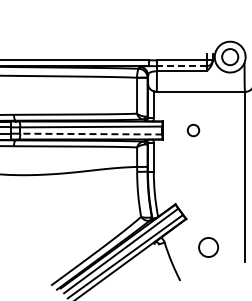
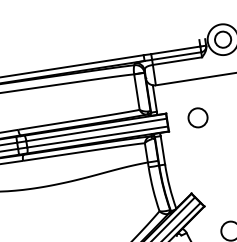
line: (181, 66) -> (176, 56), dashed -> solid
circle: (193, 130) -> (198, 117), size x1.67
line: (90, 134) -> (96, 137), dashed -> solid

